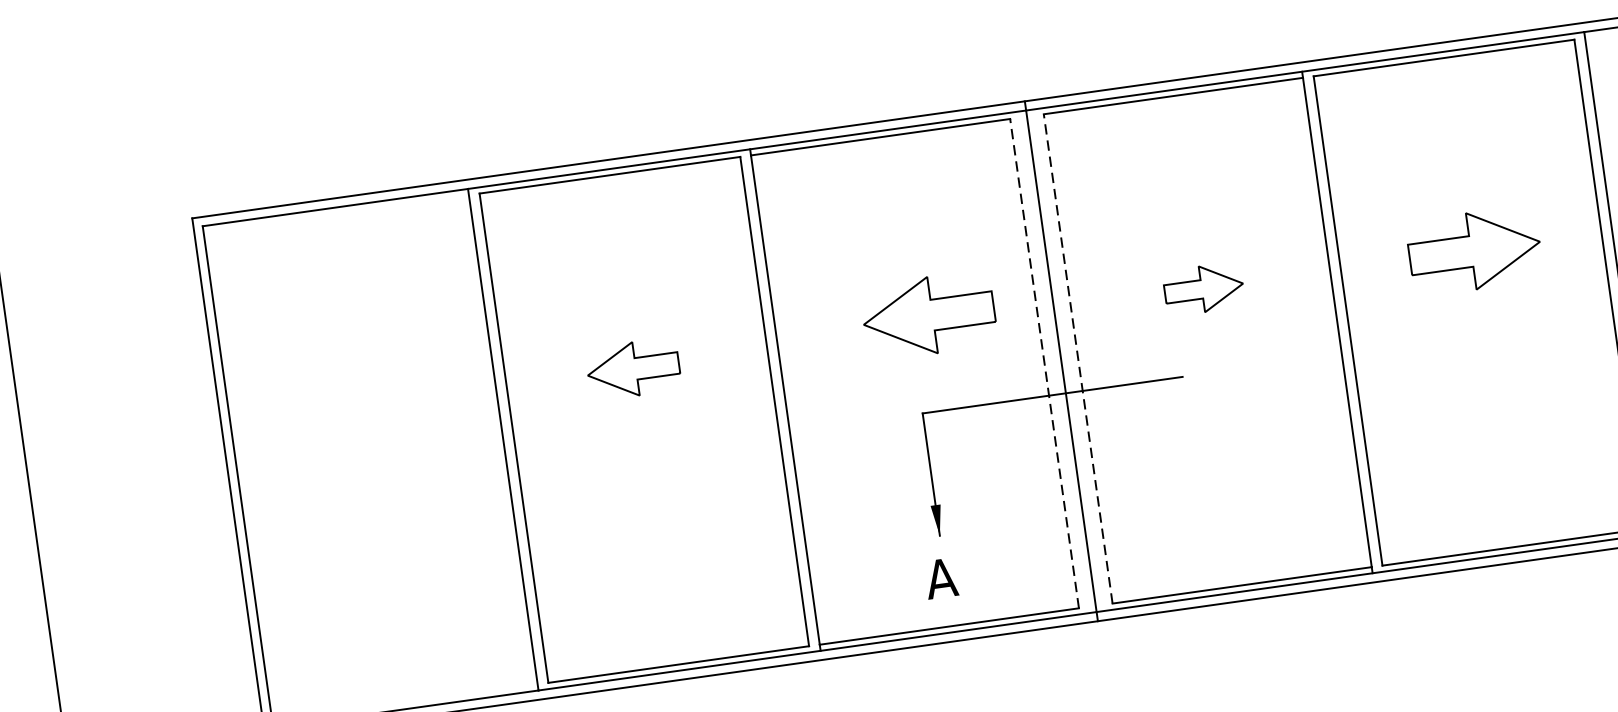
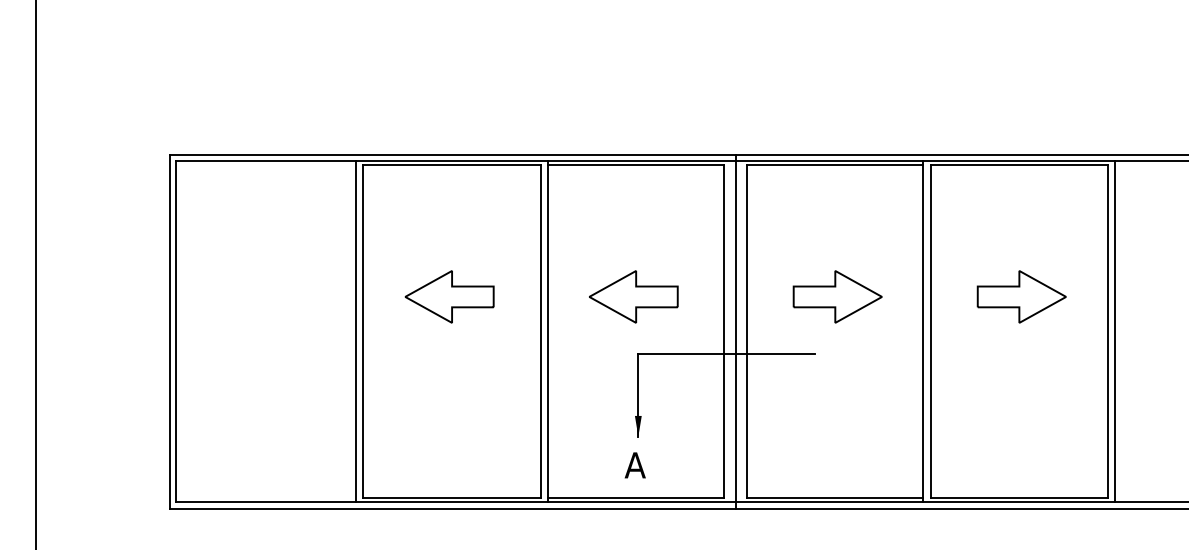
part: (1203, 288) -> (837, 296), size x1.67
part: (928, 315) -> (633, 296), moved
line: (1078, 358) -> (747, 331), dashed -> solid
line: (1044, 363) -> (724, 331), dashed -> solid
part: (633, 368) -> (449, 296), size x1.43

